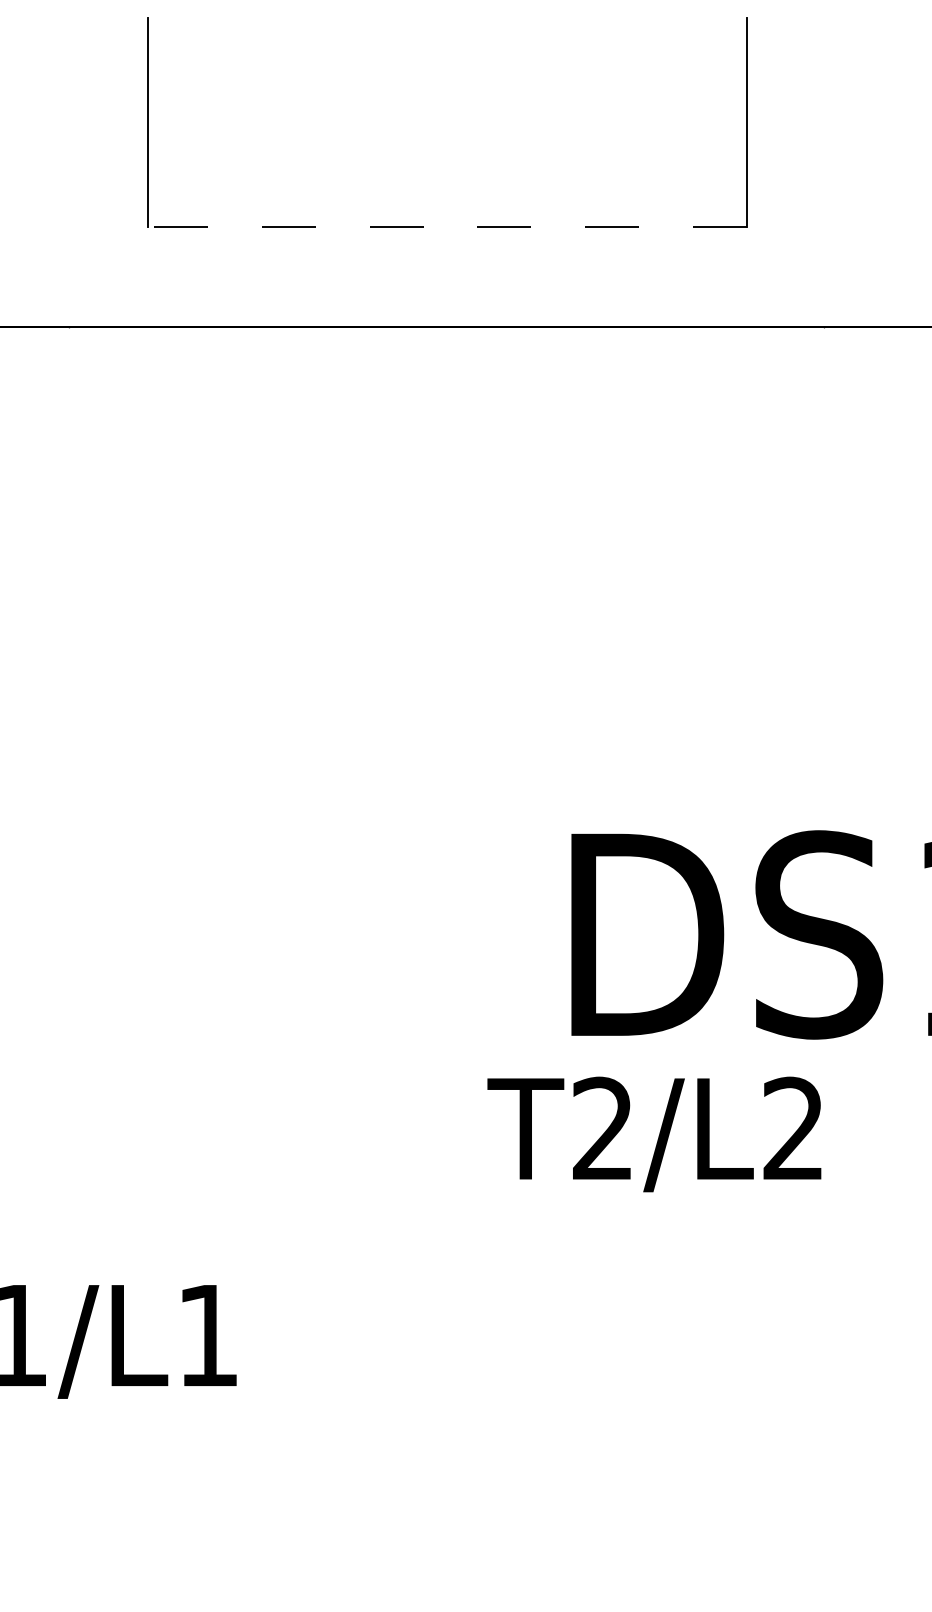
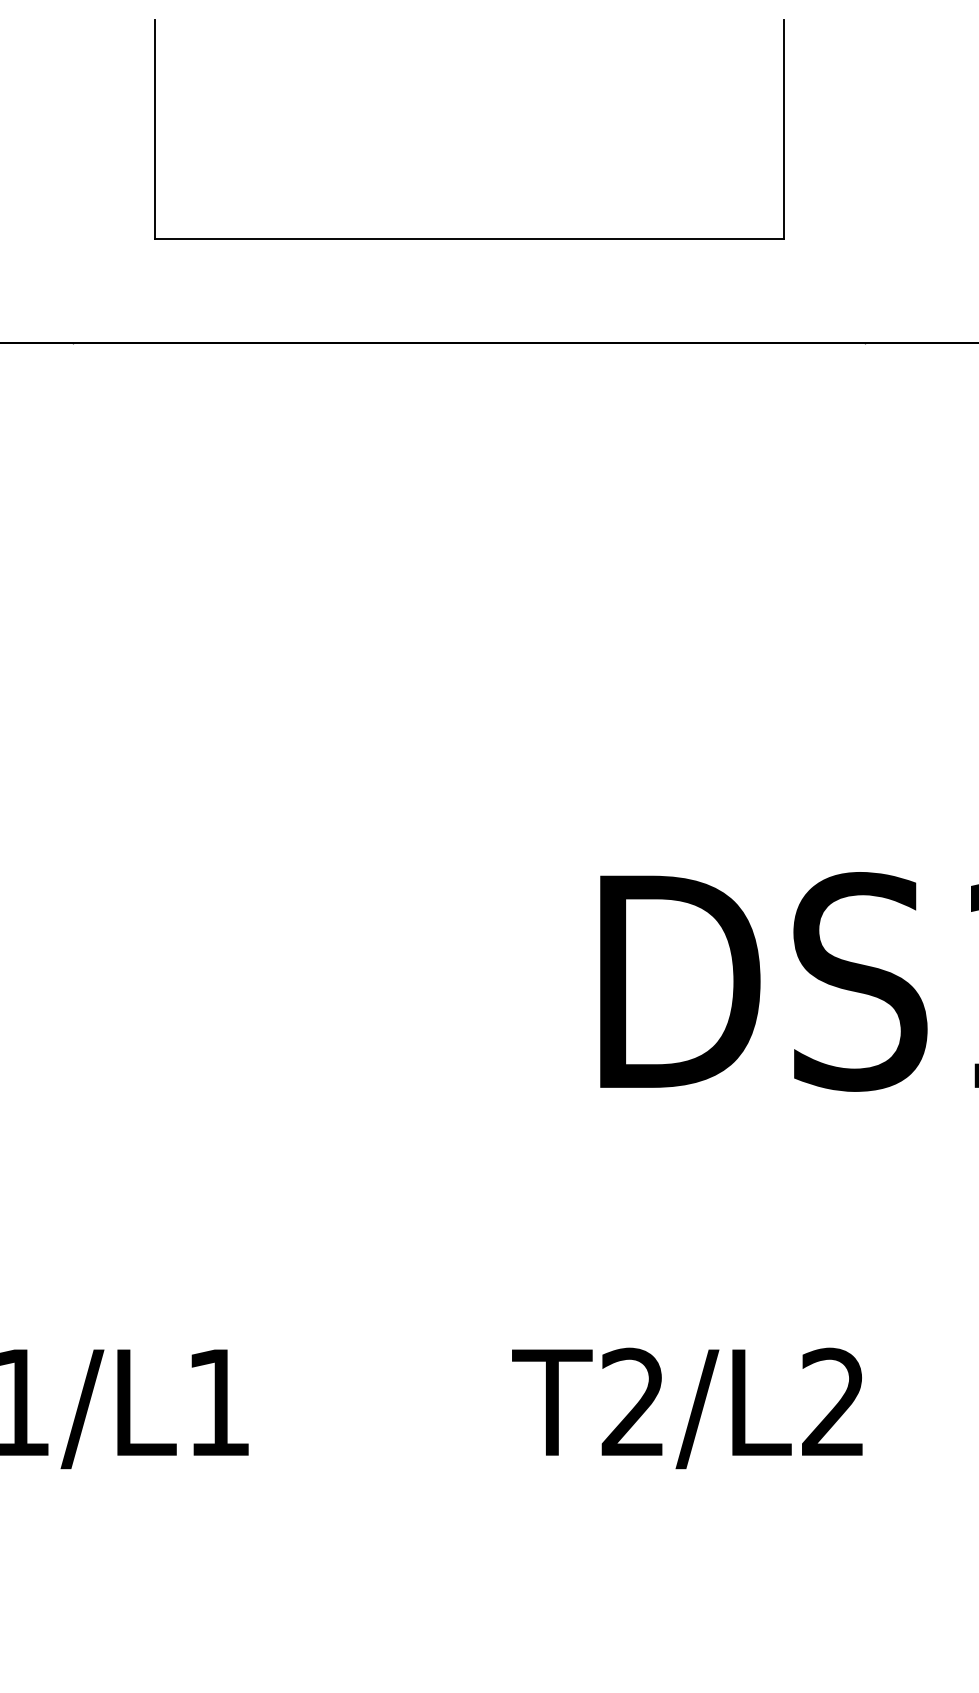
line: (446, 227) -> (469, 238), dashed -> solid
text: (654, 1134) -> (687, 1408), moved

